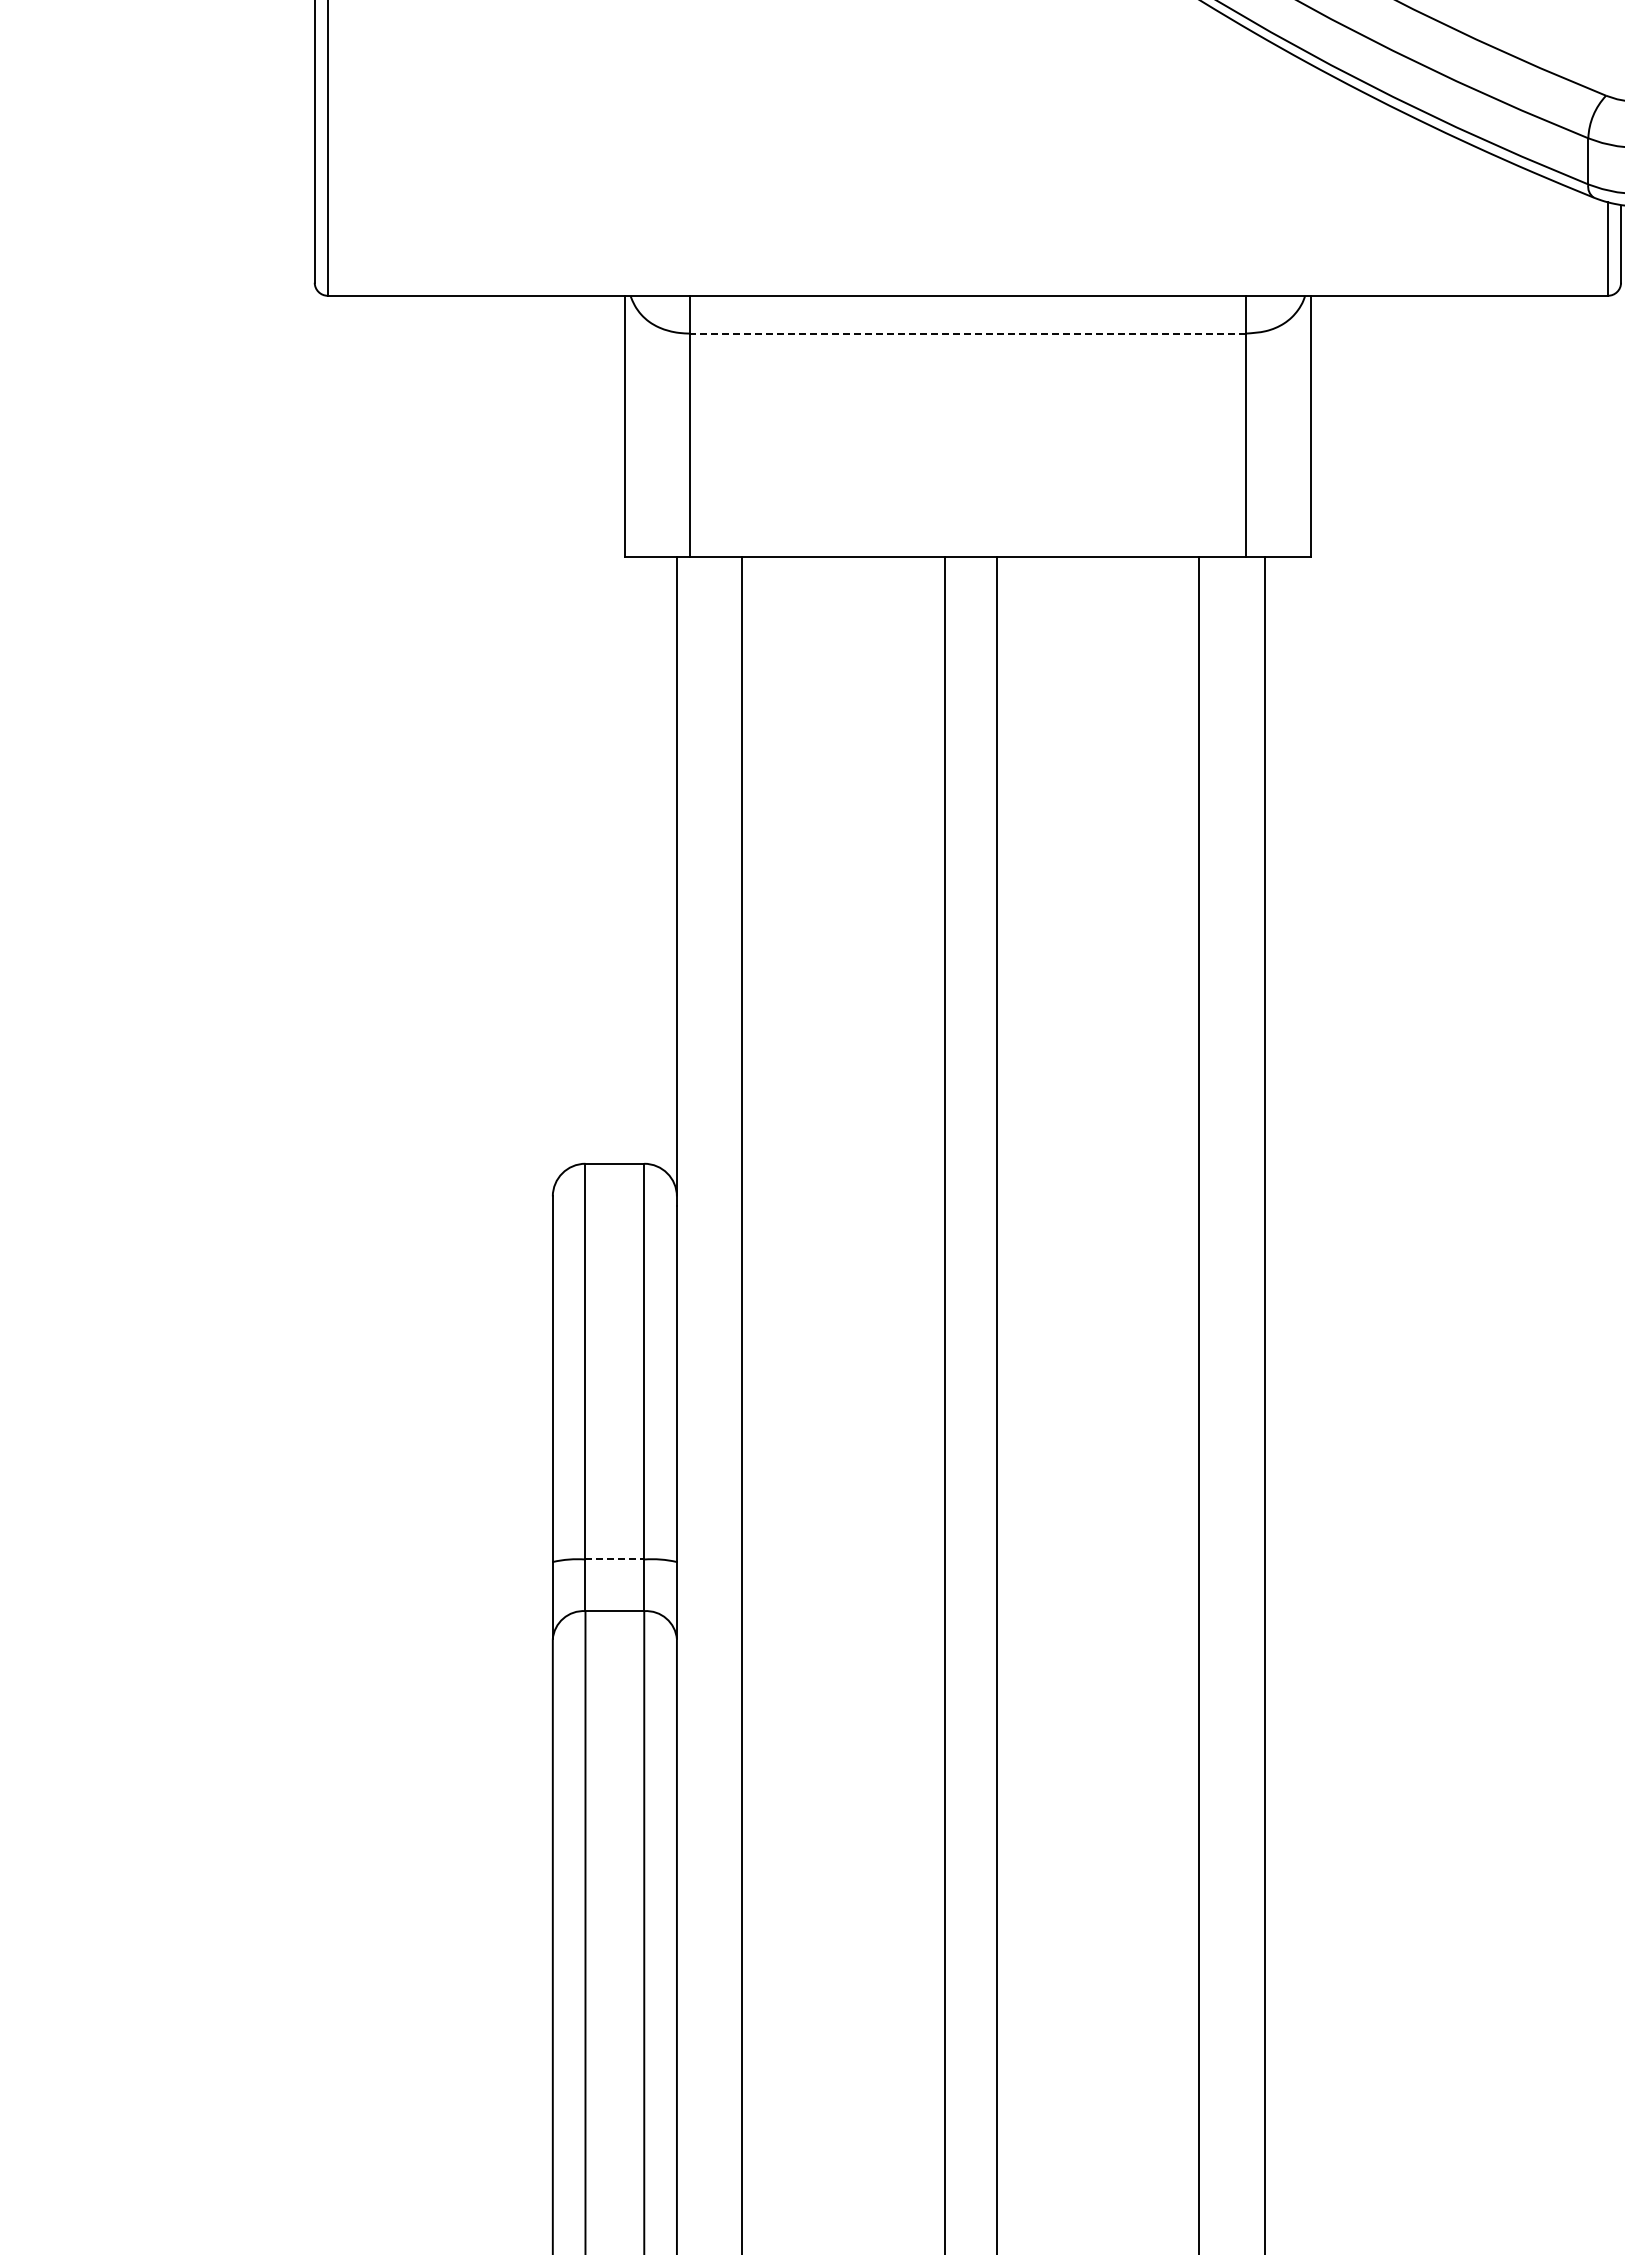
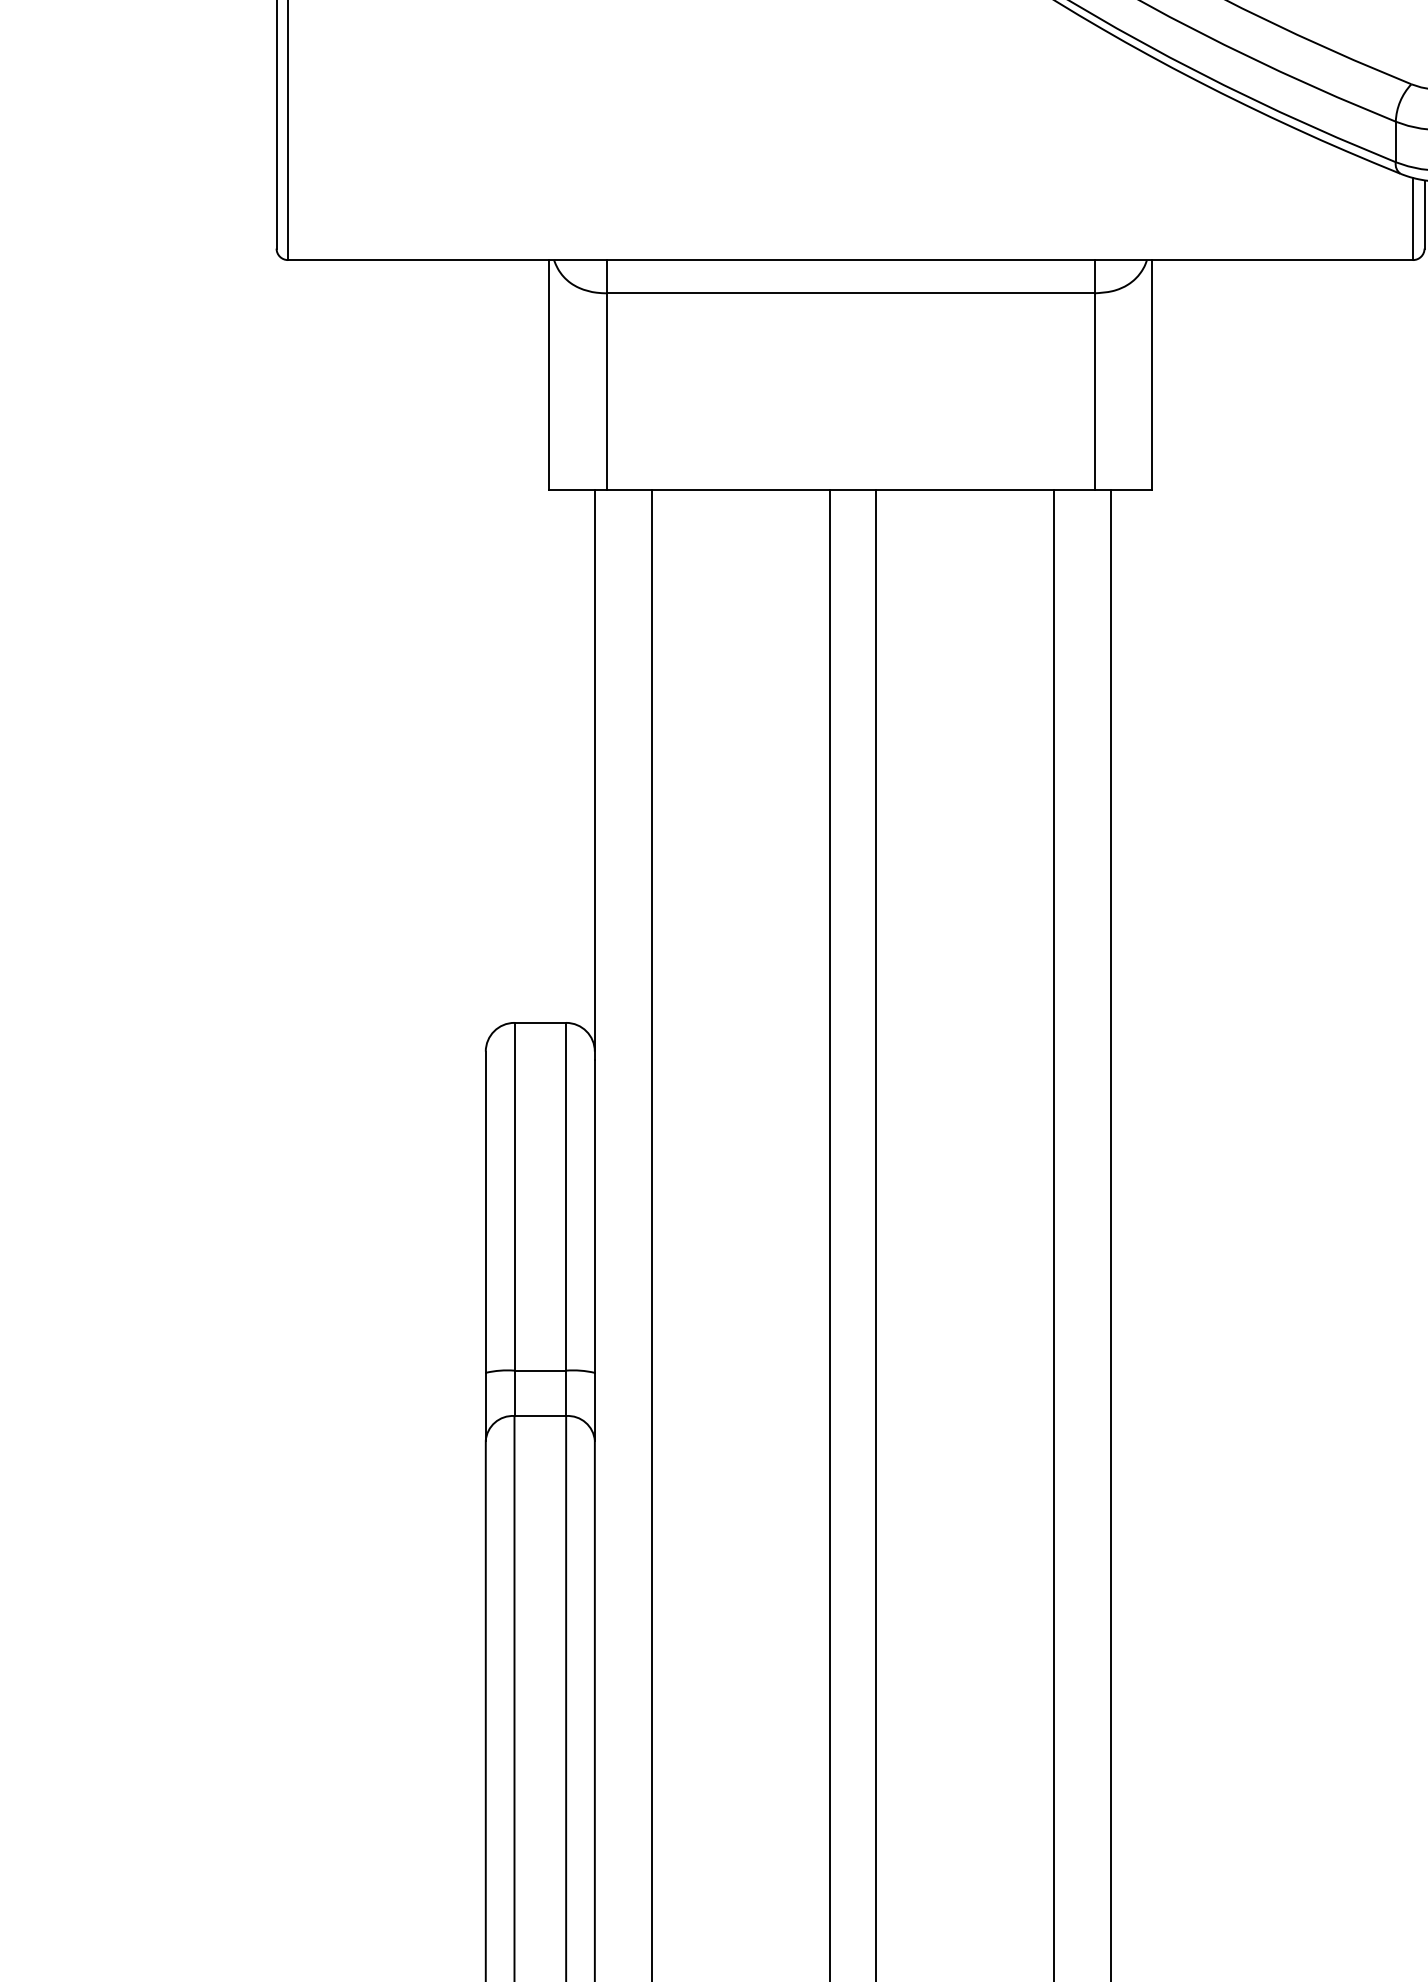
line: (967, 333) -> (850, 293), dashed -> solid
line: (615, 1559) -> (540, 1370), dashed -> solid

